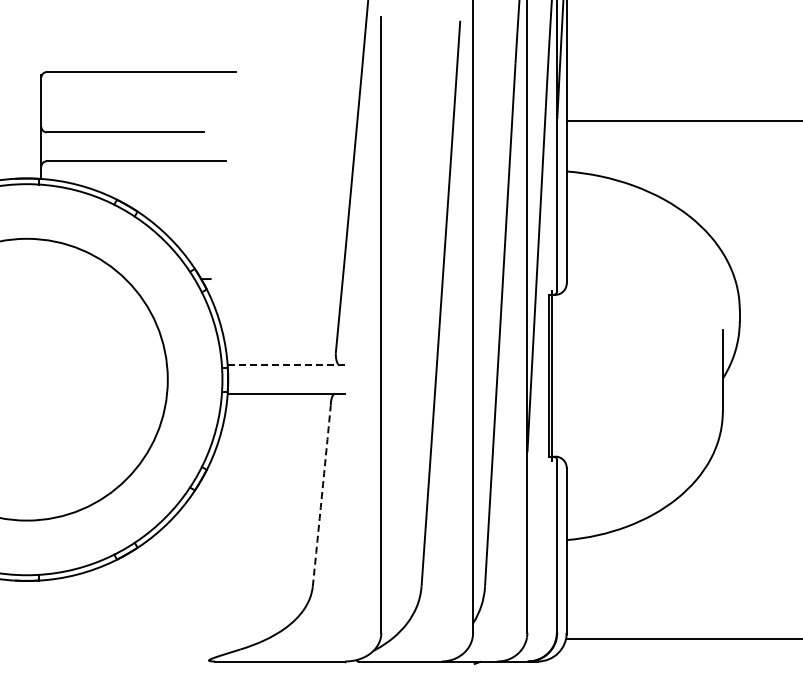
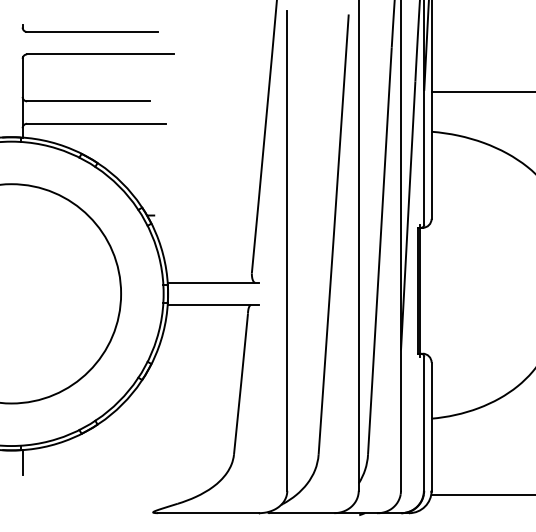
part: (127, 39) -> (89, 29), added
line: (286, 365) -> (213, 282), dashed -> solid
arc: (321, 496) -> (240, 384), dashed -> solid
line: (41, 596) -> (22, 462), added

